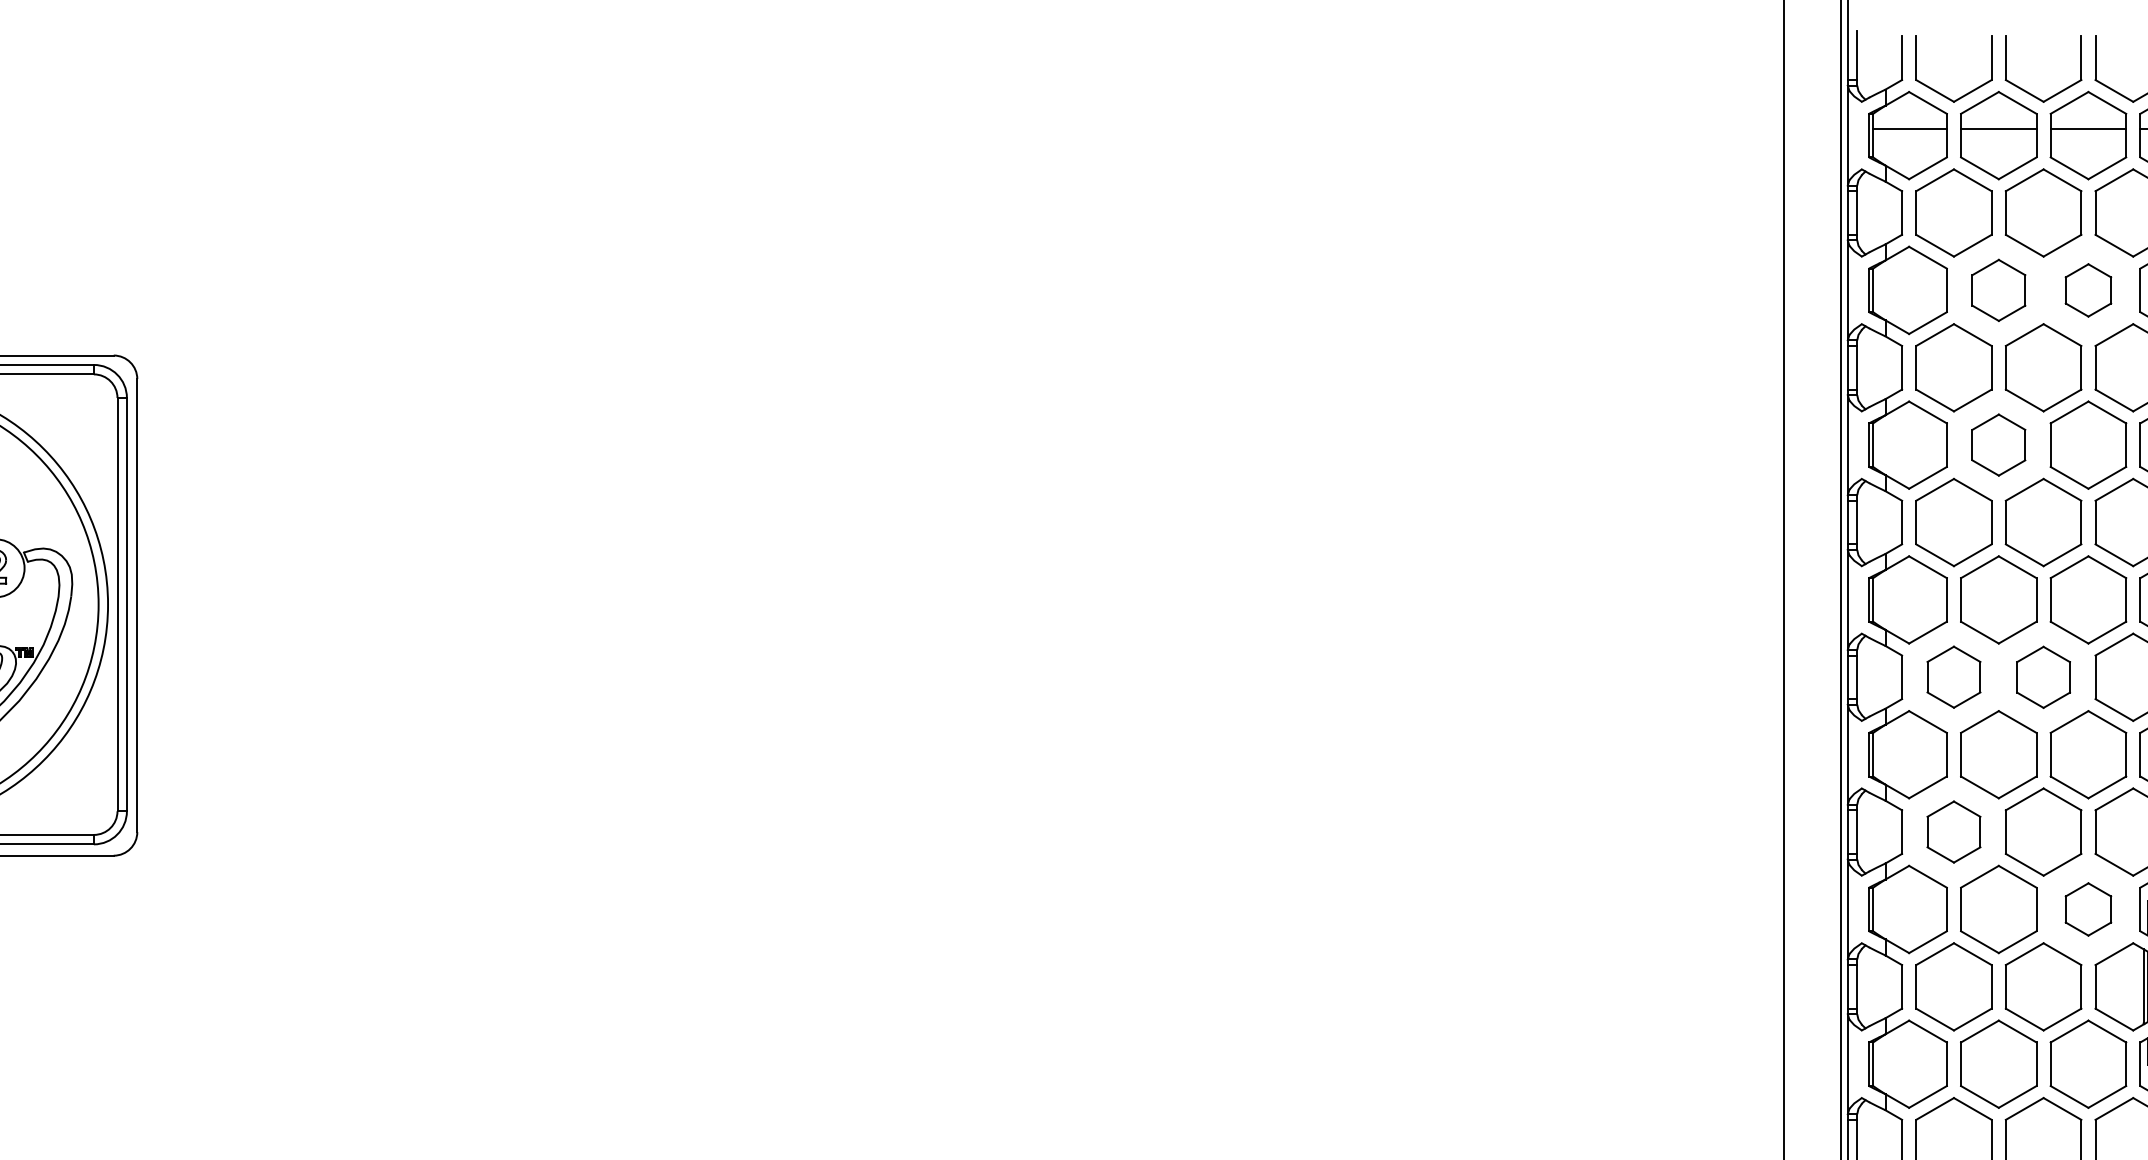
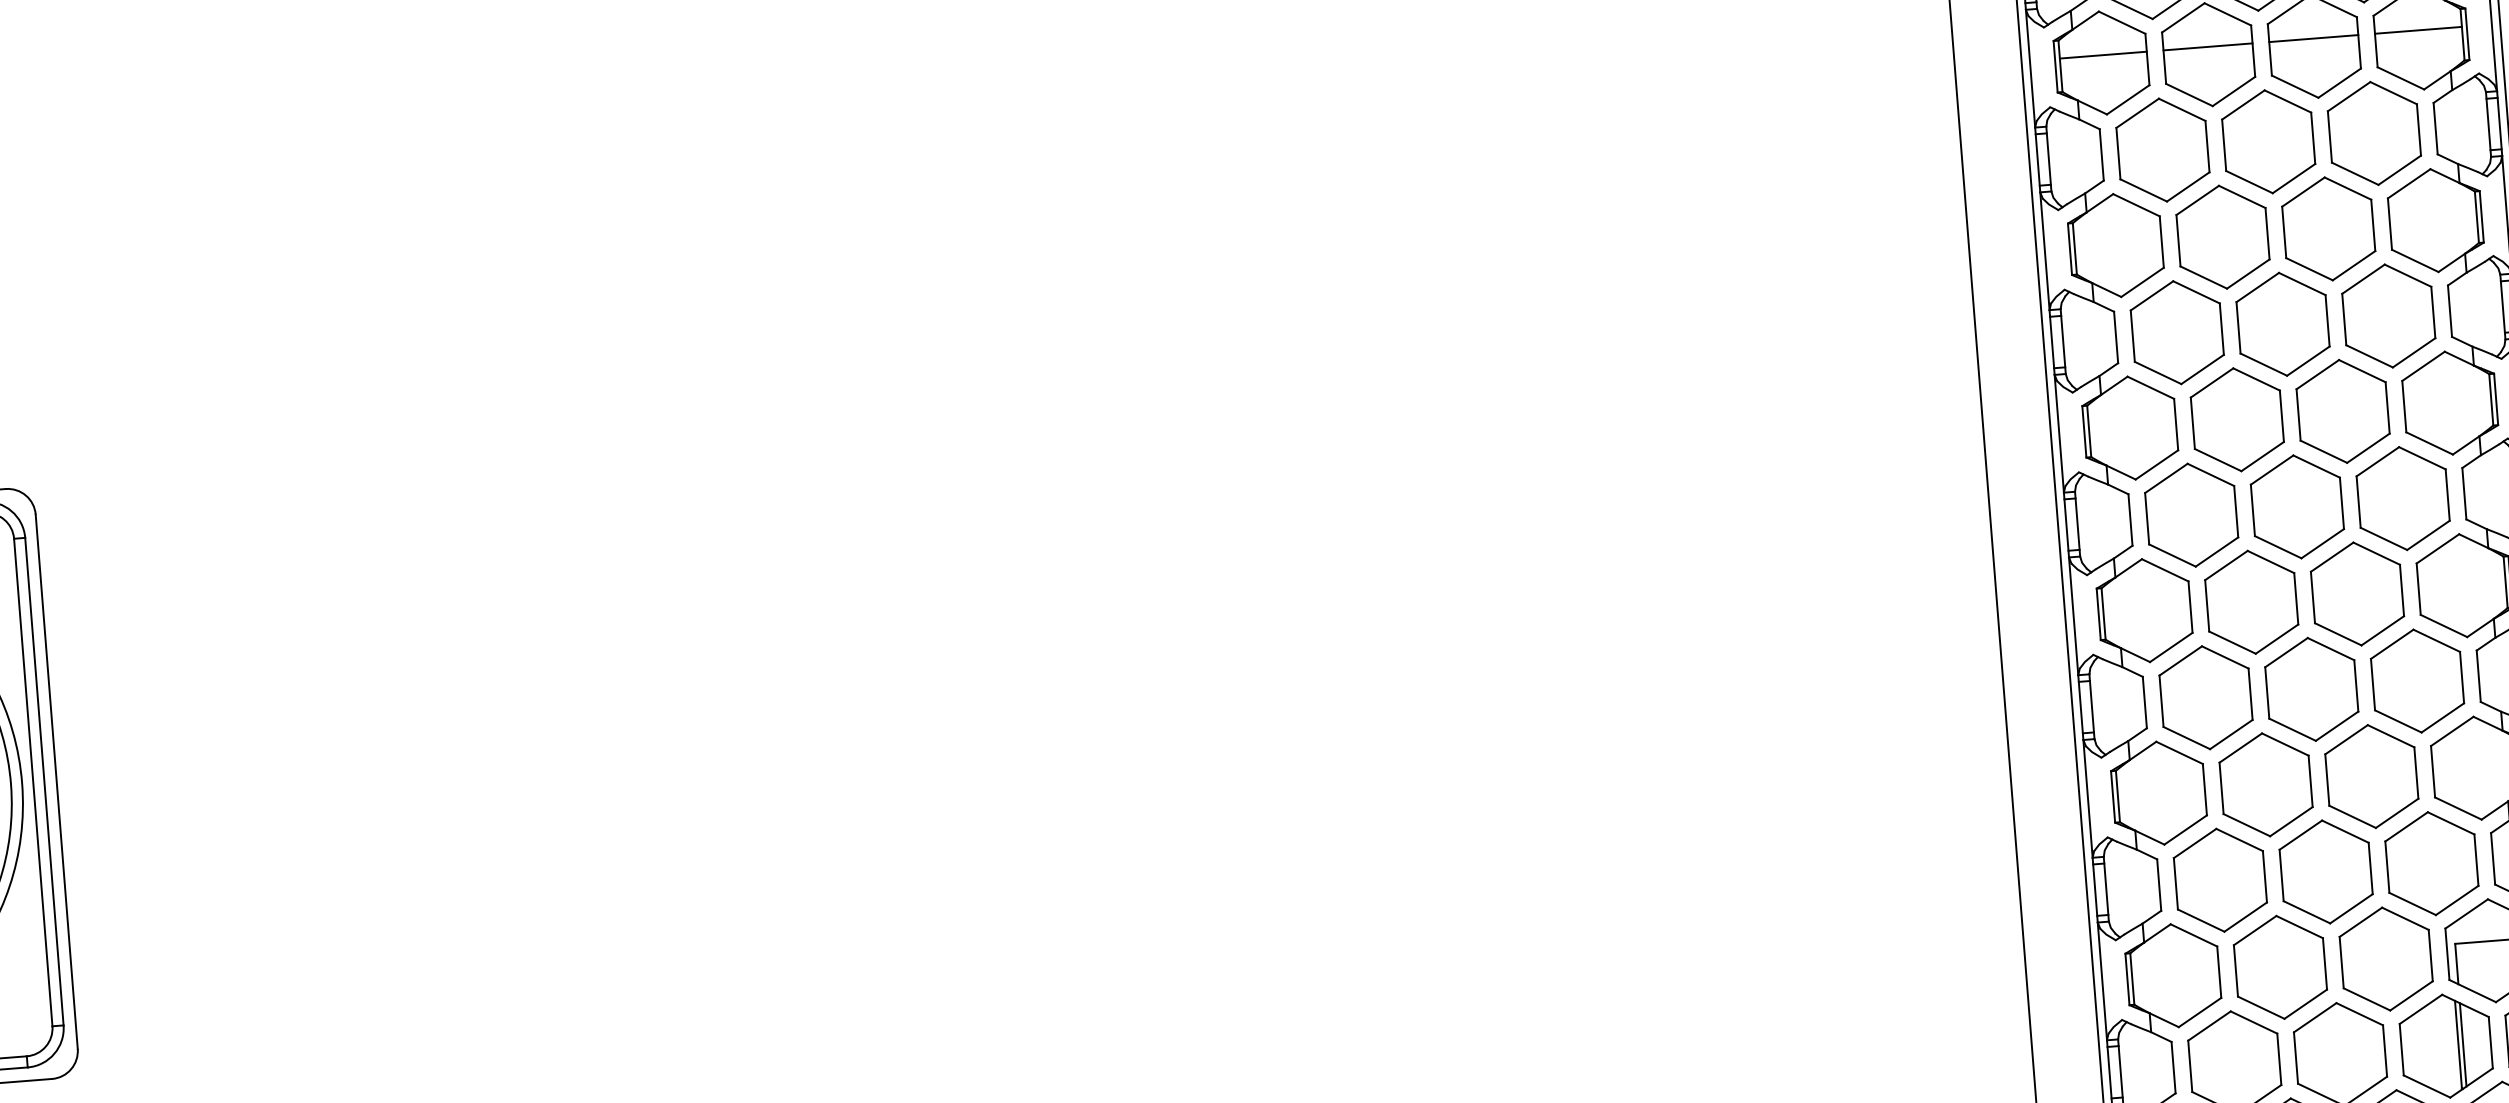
part: (1998, 290) -> (2222, 237), size x1.43
part: (2088, 290) -> (2328, 229), size x1.67
part: (1998, 444) -> (2236, 419), size x1.43
part: (1953, 676) -> (2205, 696), size x1.43
part: (2043, 677) -> (2311, 689), size x1.43
part: (1953, 831) -> (2219, 879), size x1.43
part: (2088, 909) -> (2386, 959), size x1.67

